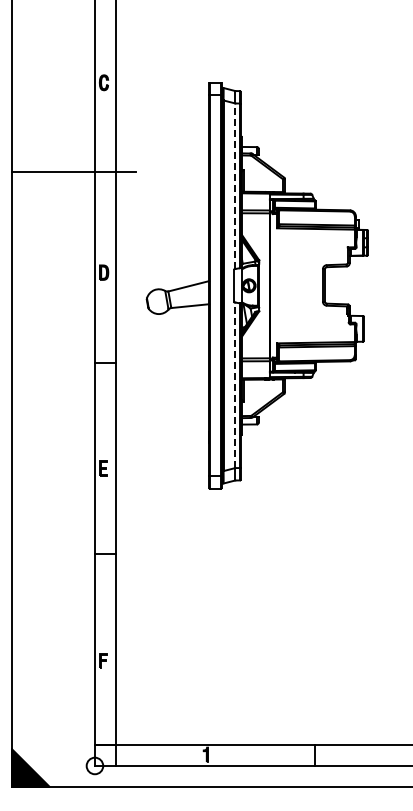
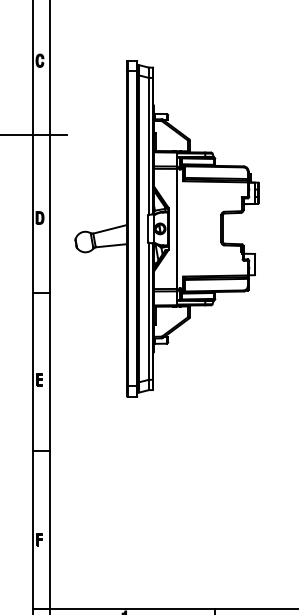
line: (235, 186) -> (148, 146), dashed -> solid
line: (235, 385) -> (148, 311), dashed -> solid

